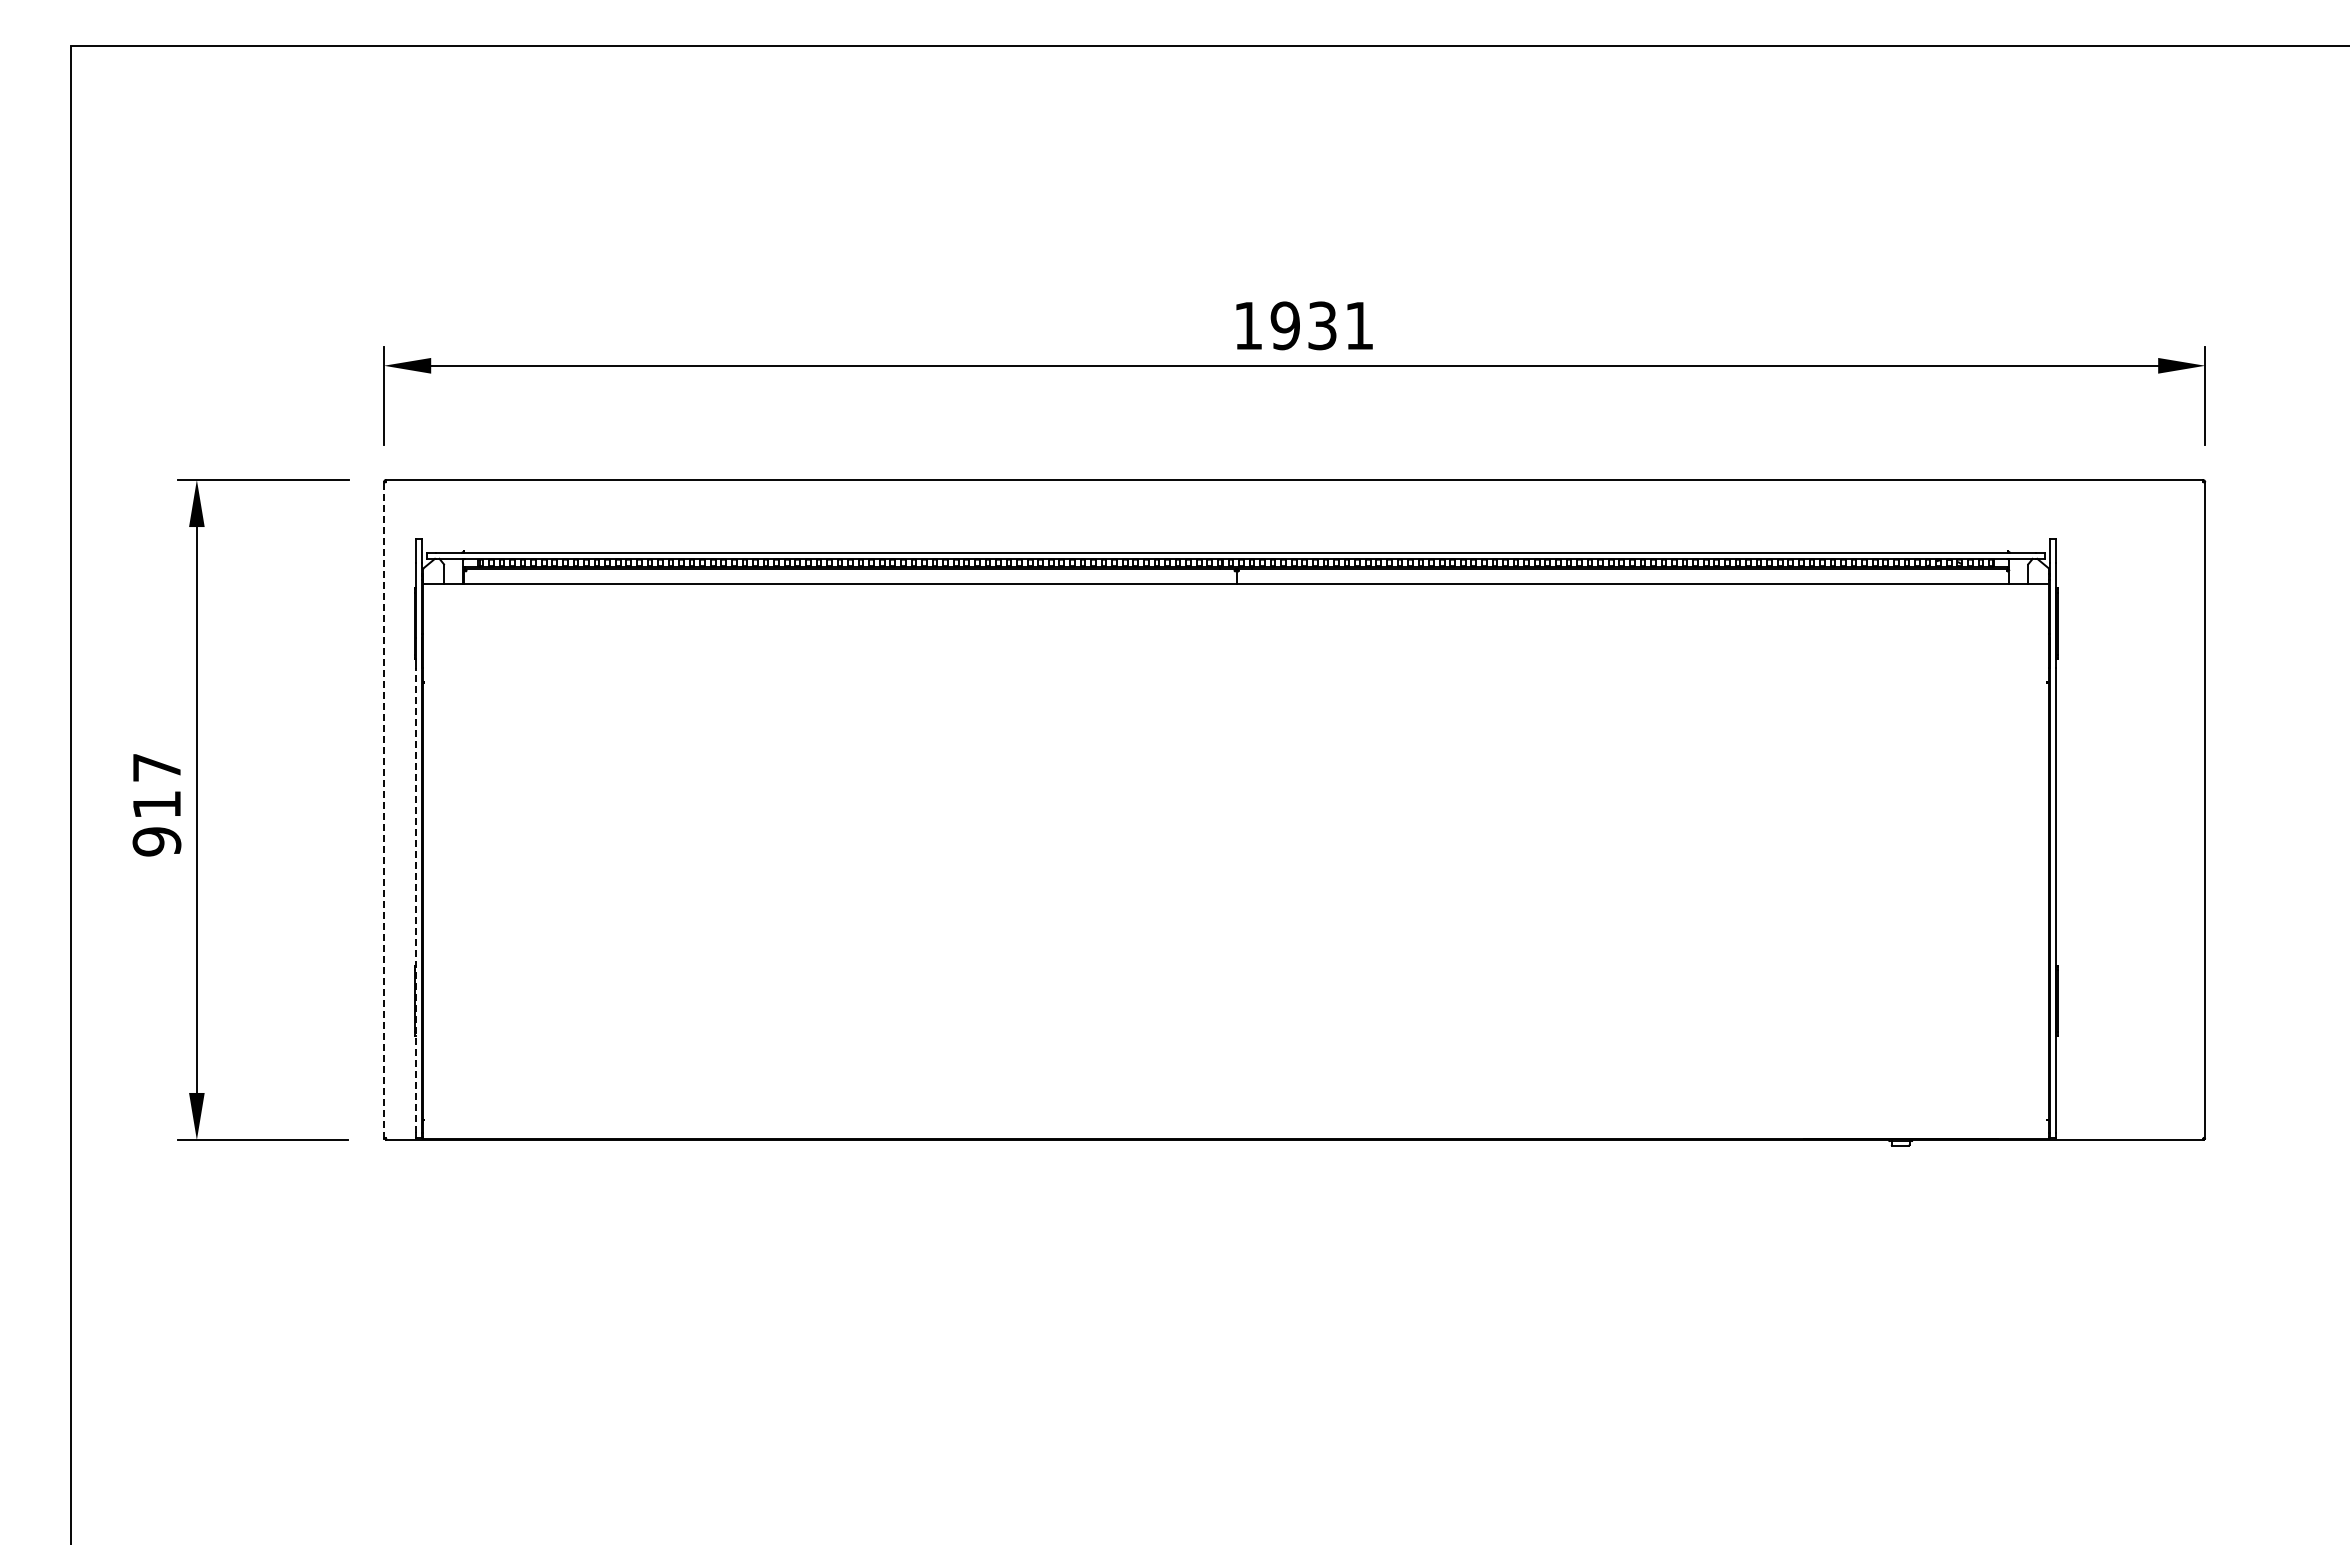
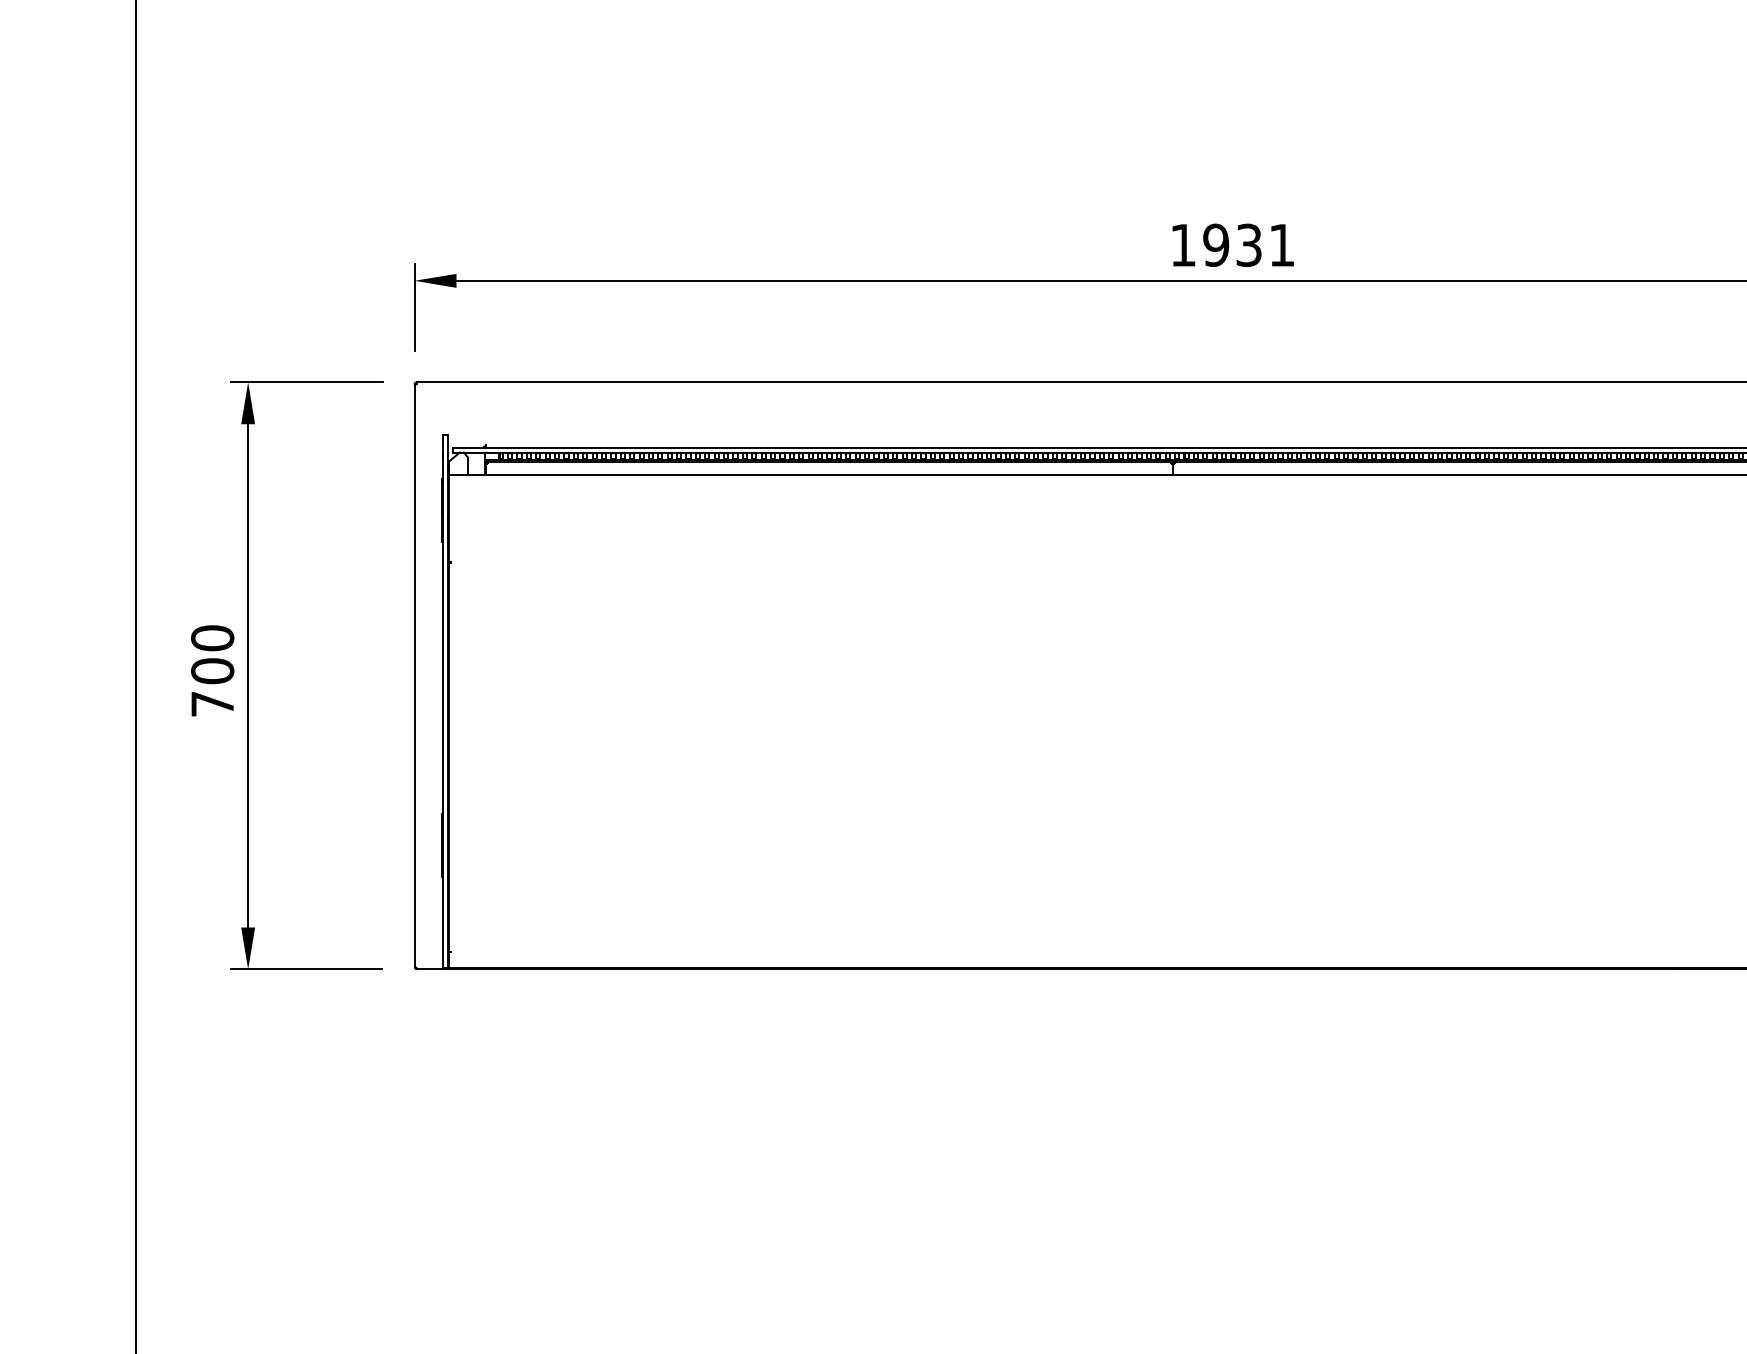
text: (156, 804) -> (212, 670), 917 -> 700
line: (383, 810) -> (414, 676), dashed -> solid
line: (416, 900) -> (443, 756), dashed -> solid

